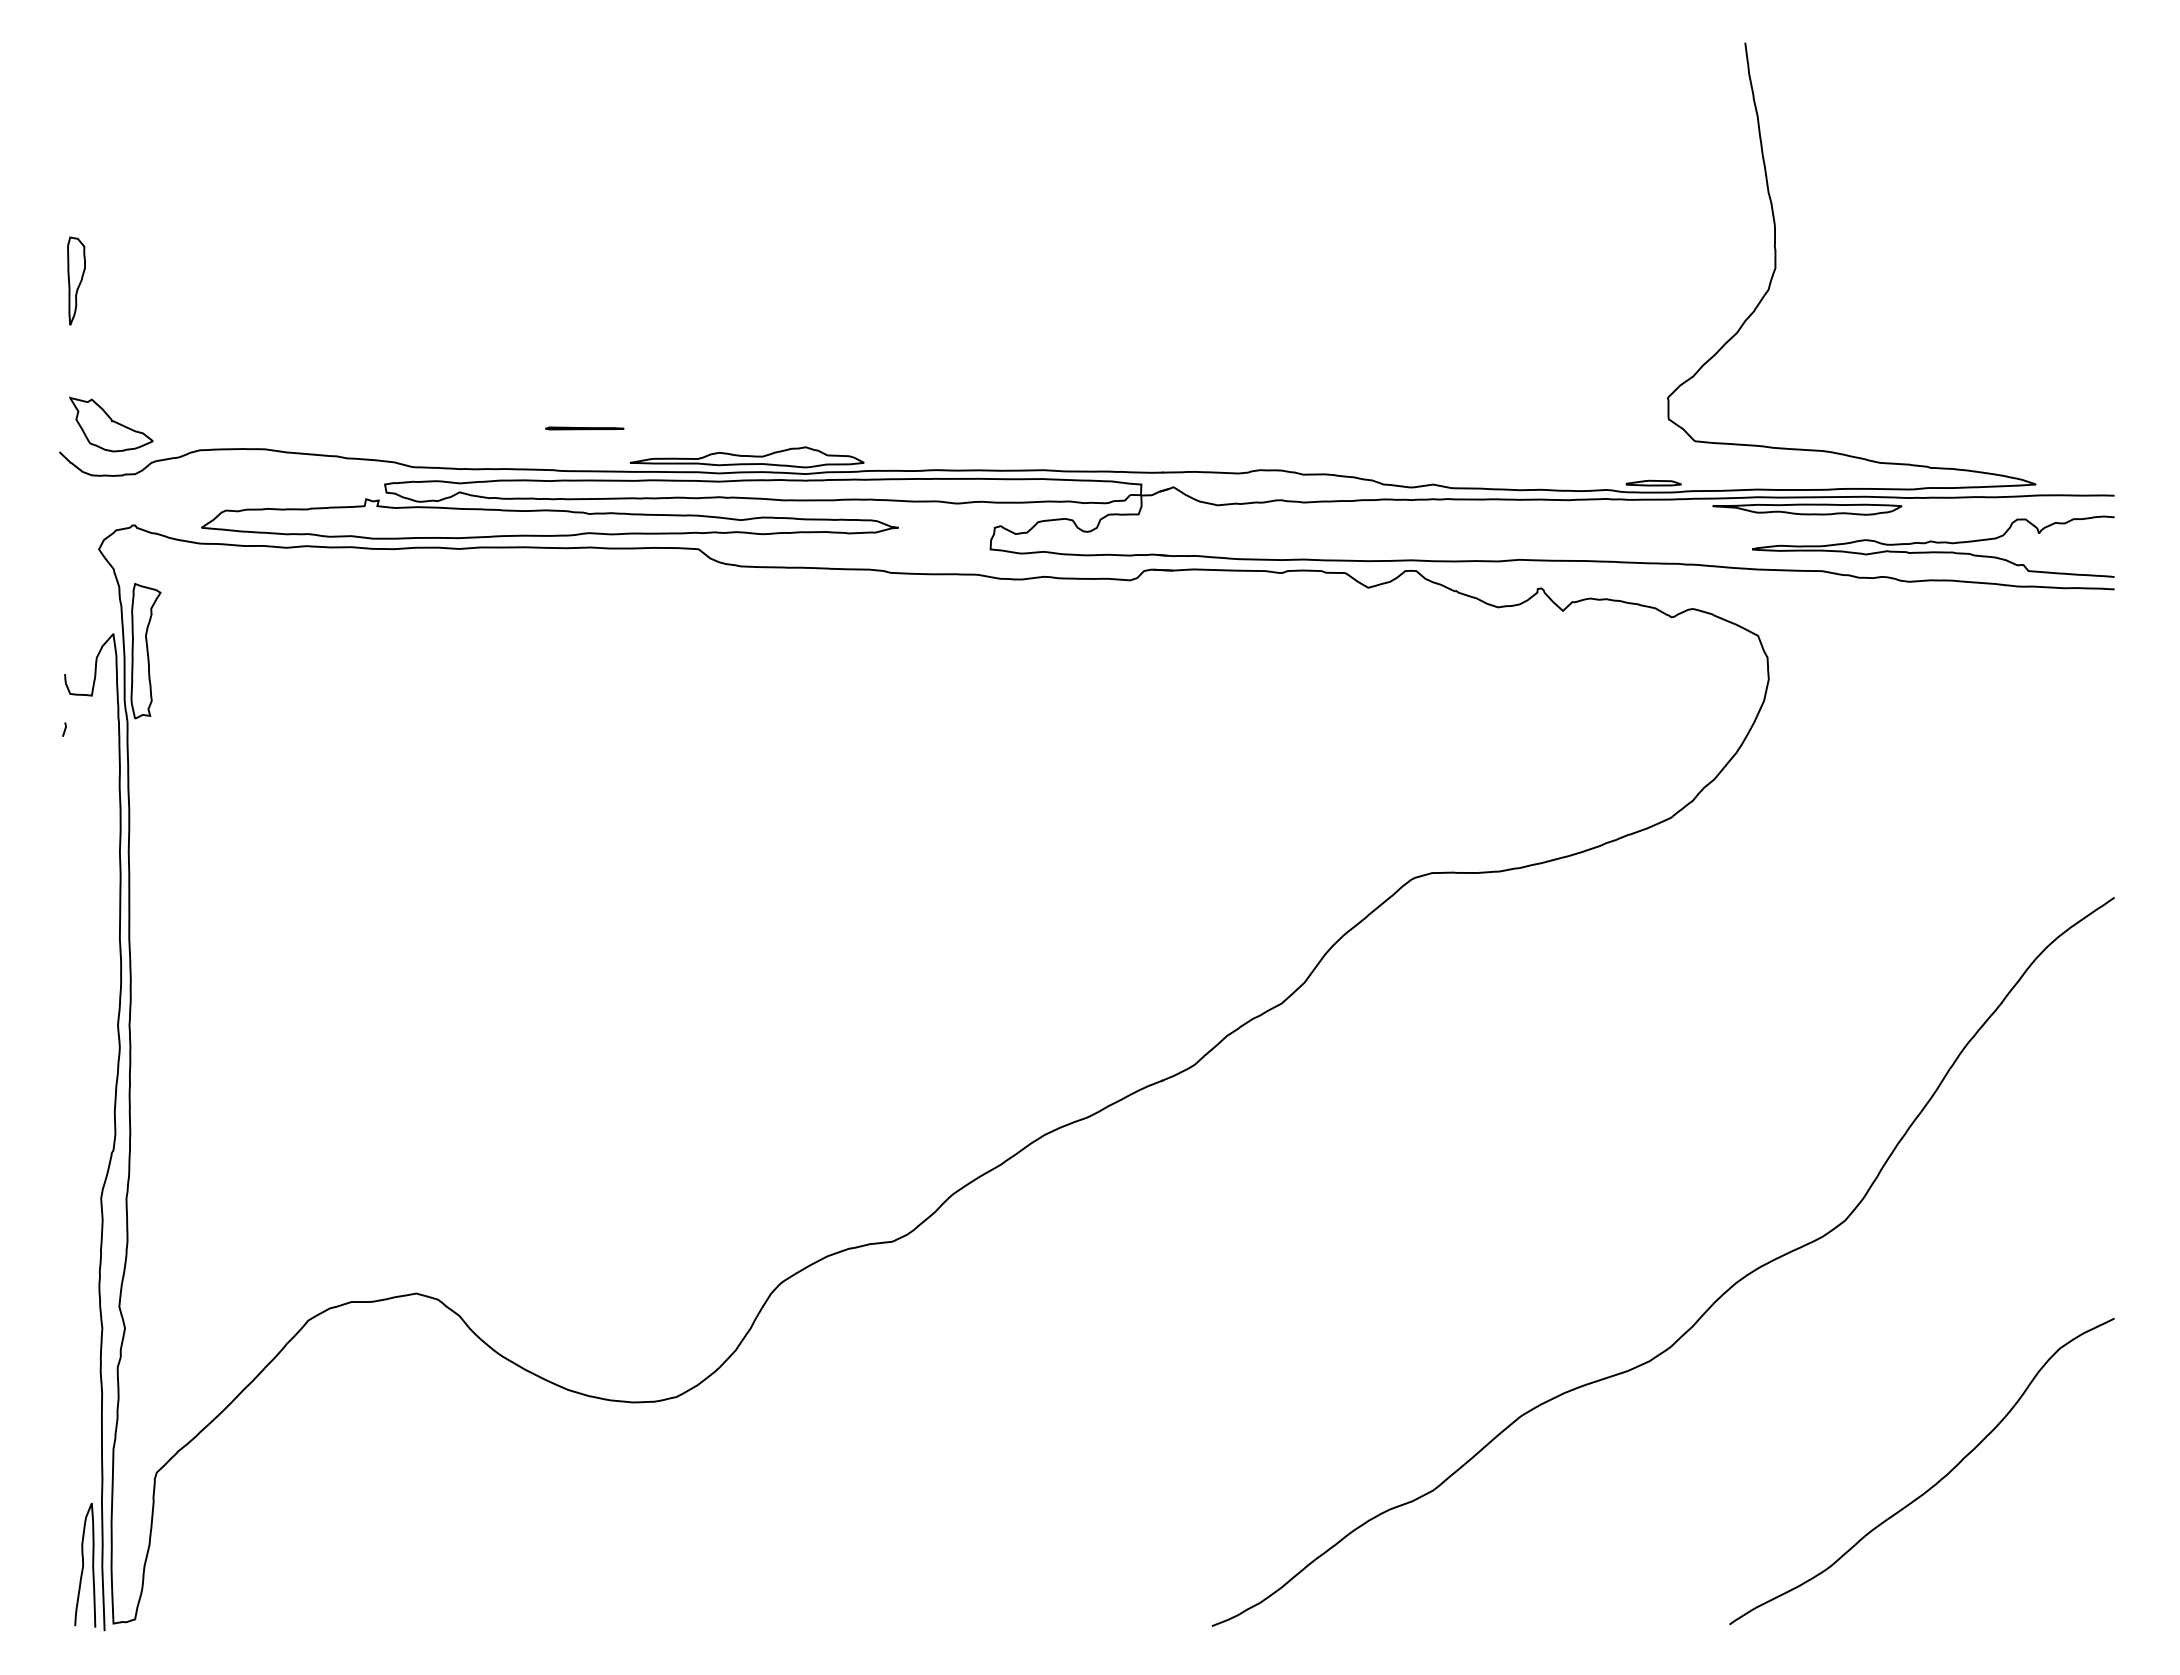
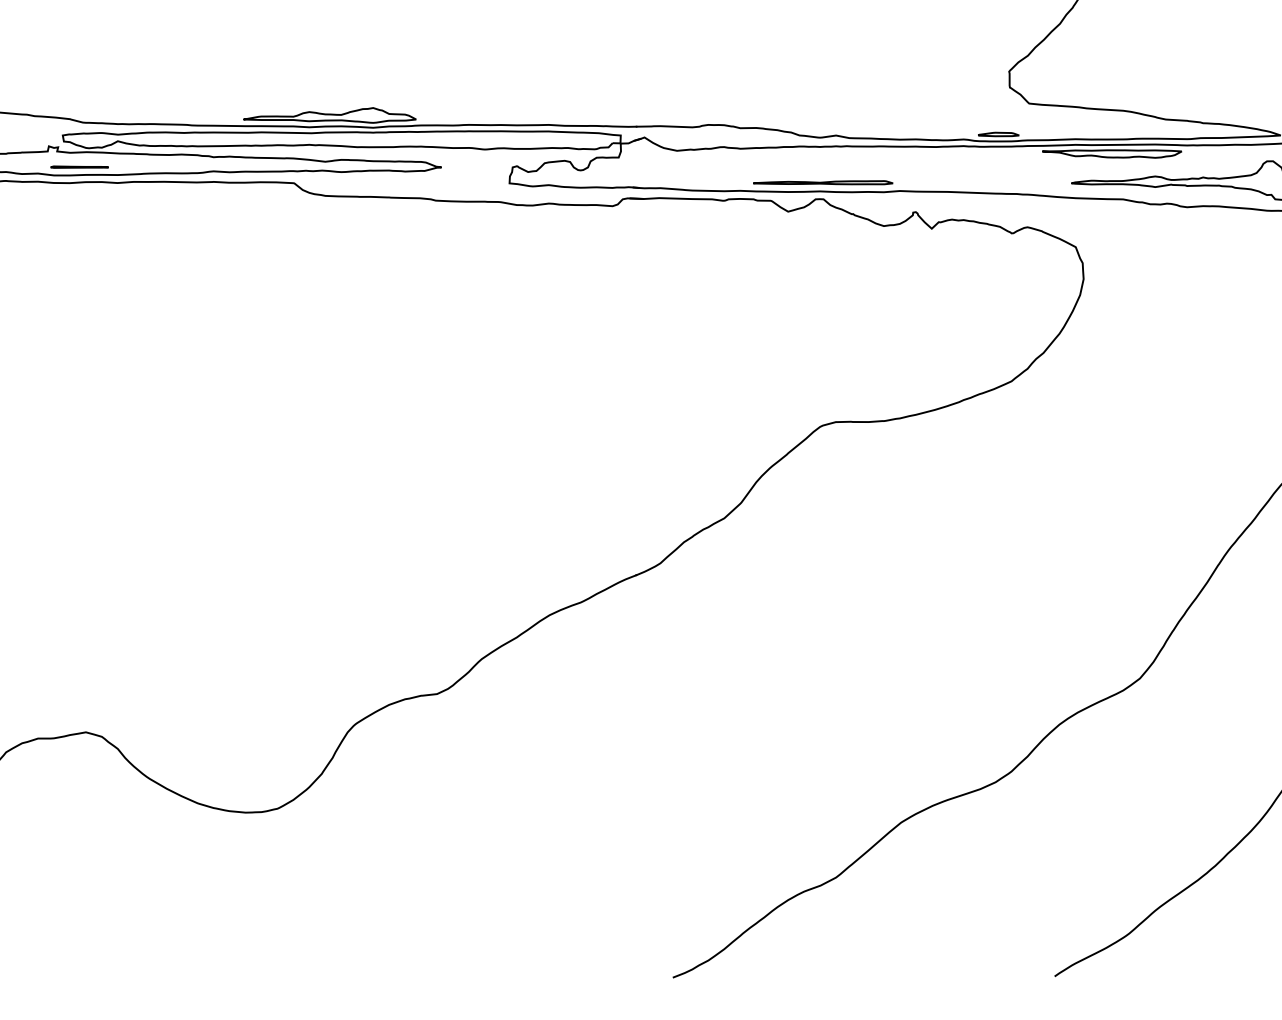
line: (584, 428) -> (79, 167), moved
part: (1415, 548) -> (823, 182), added

